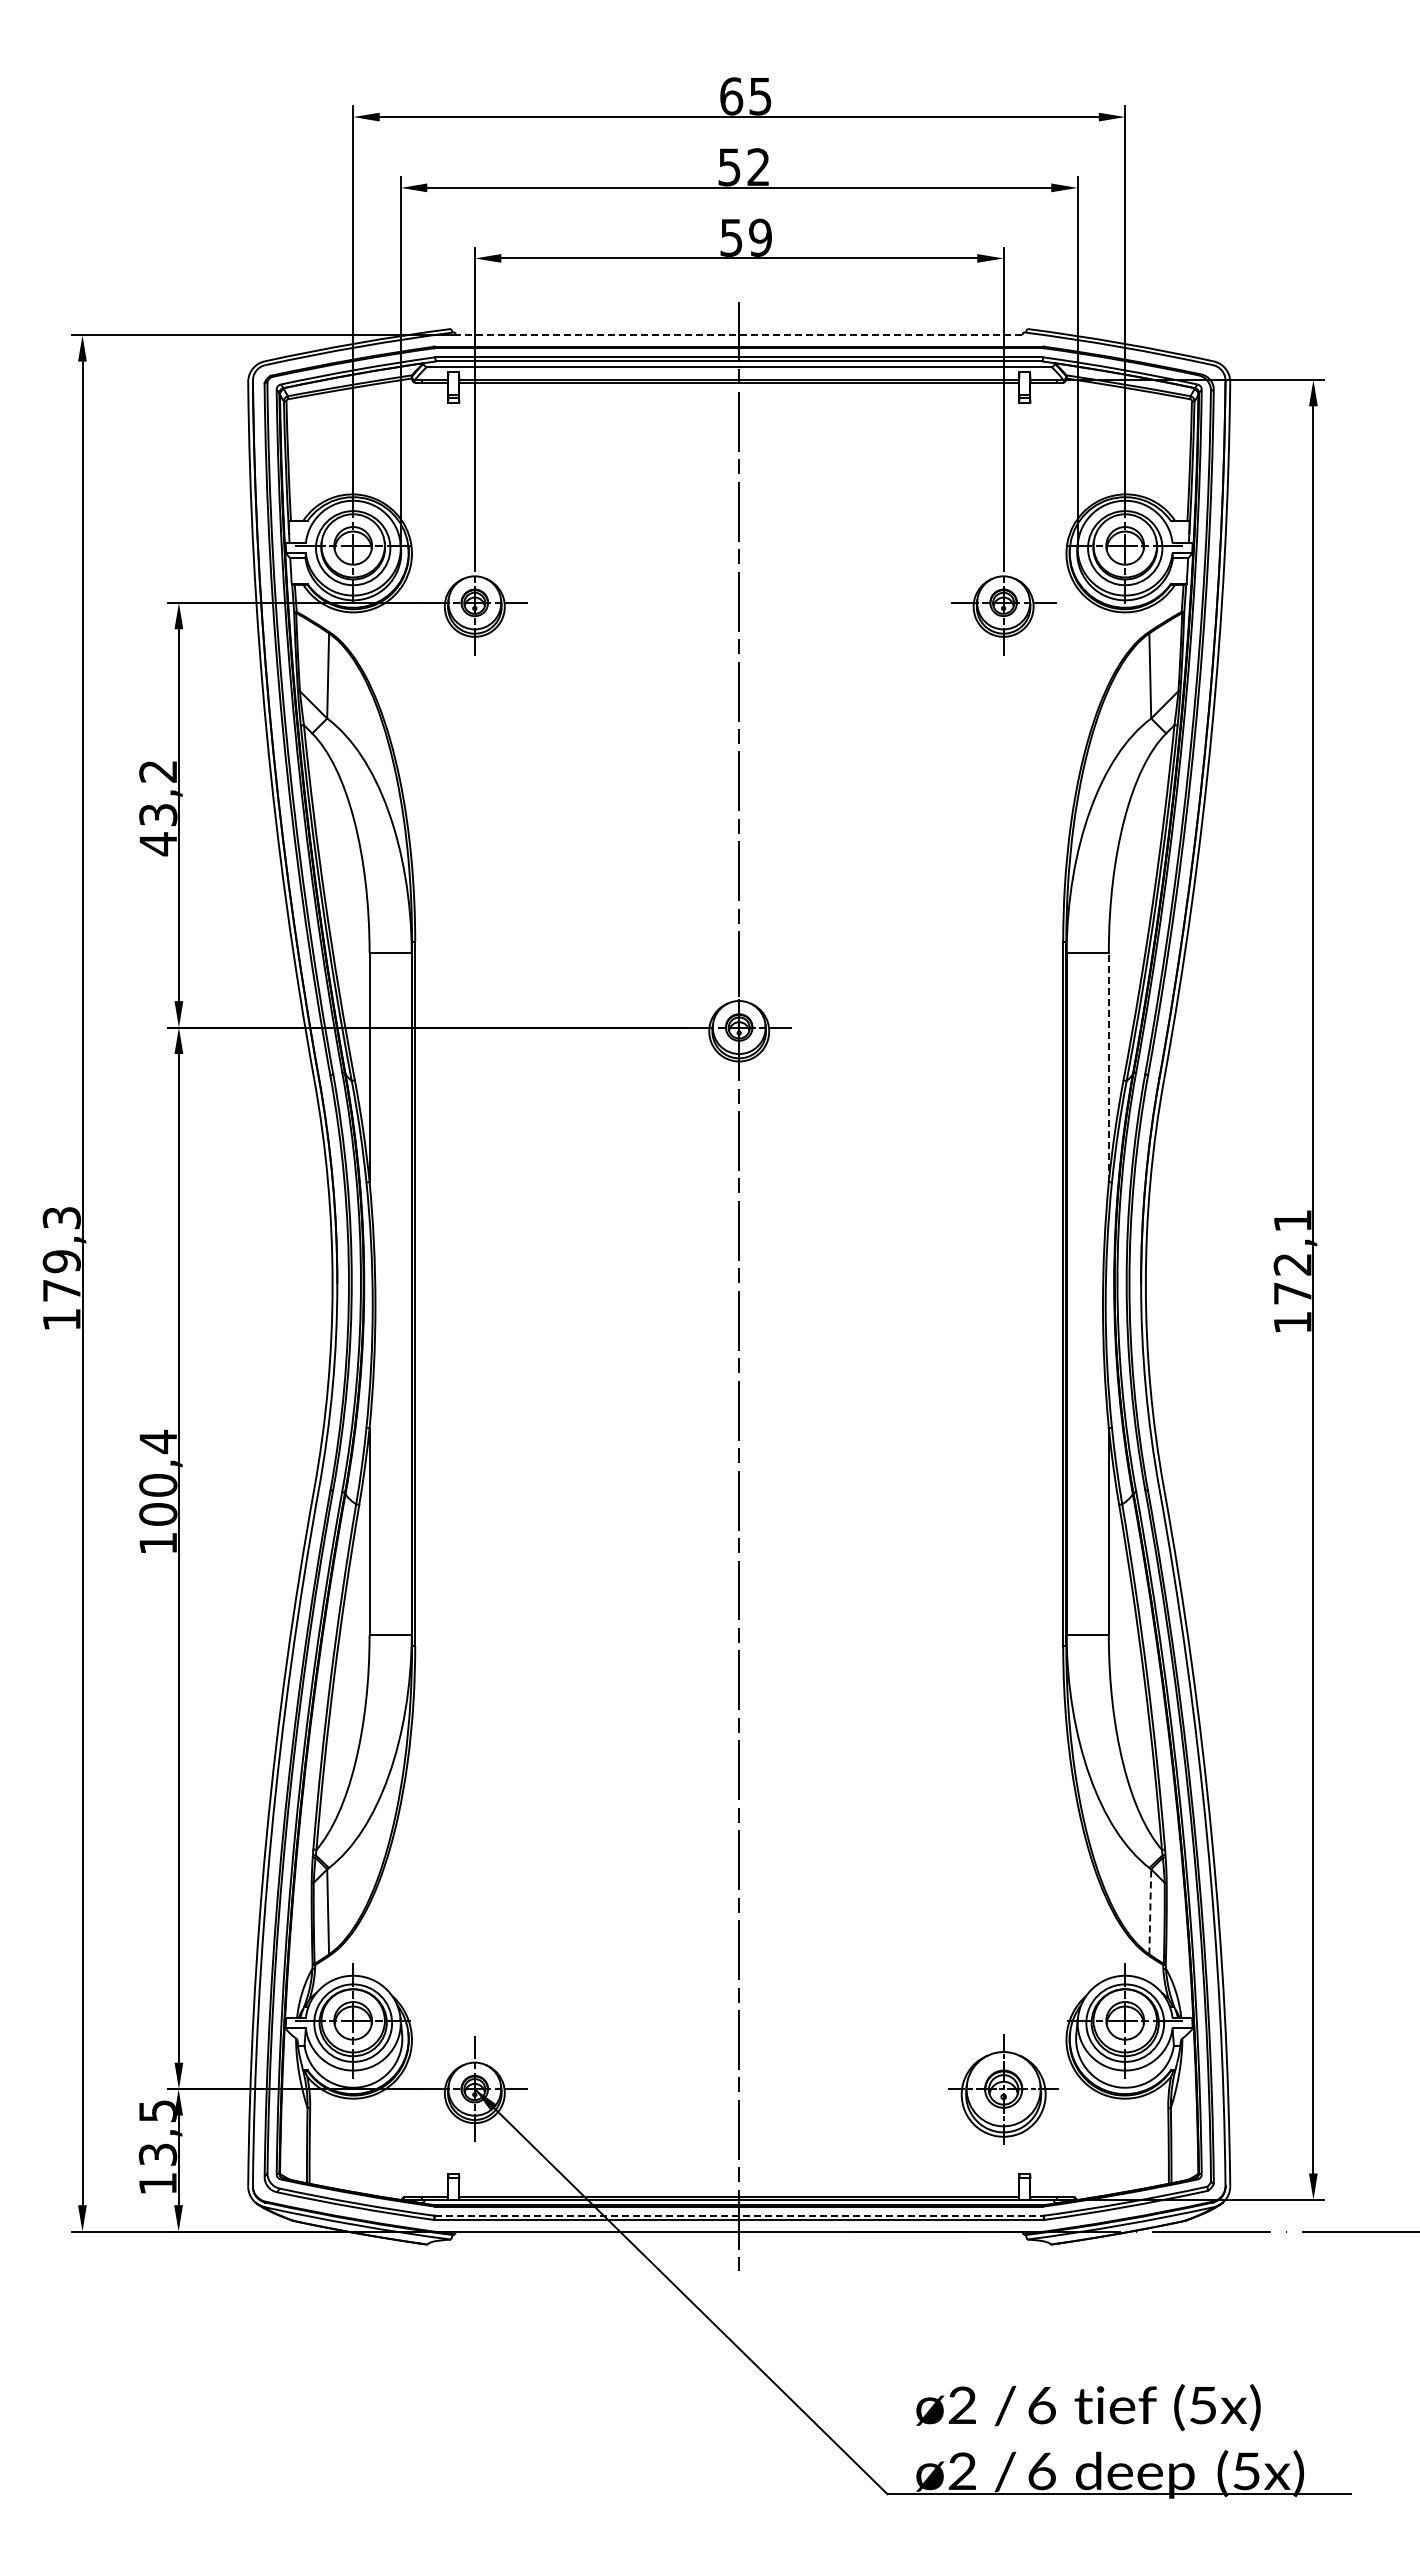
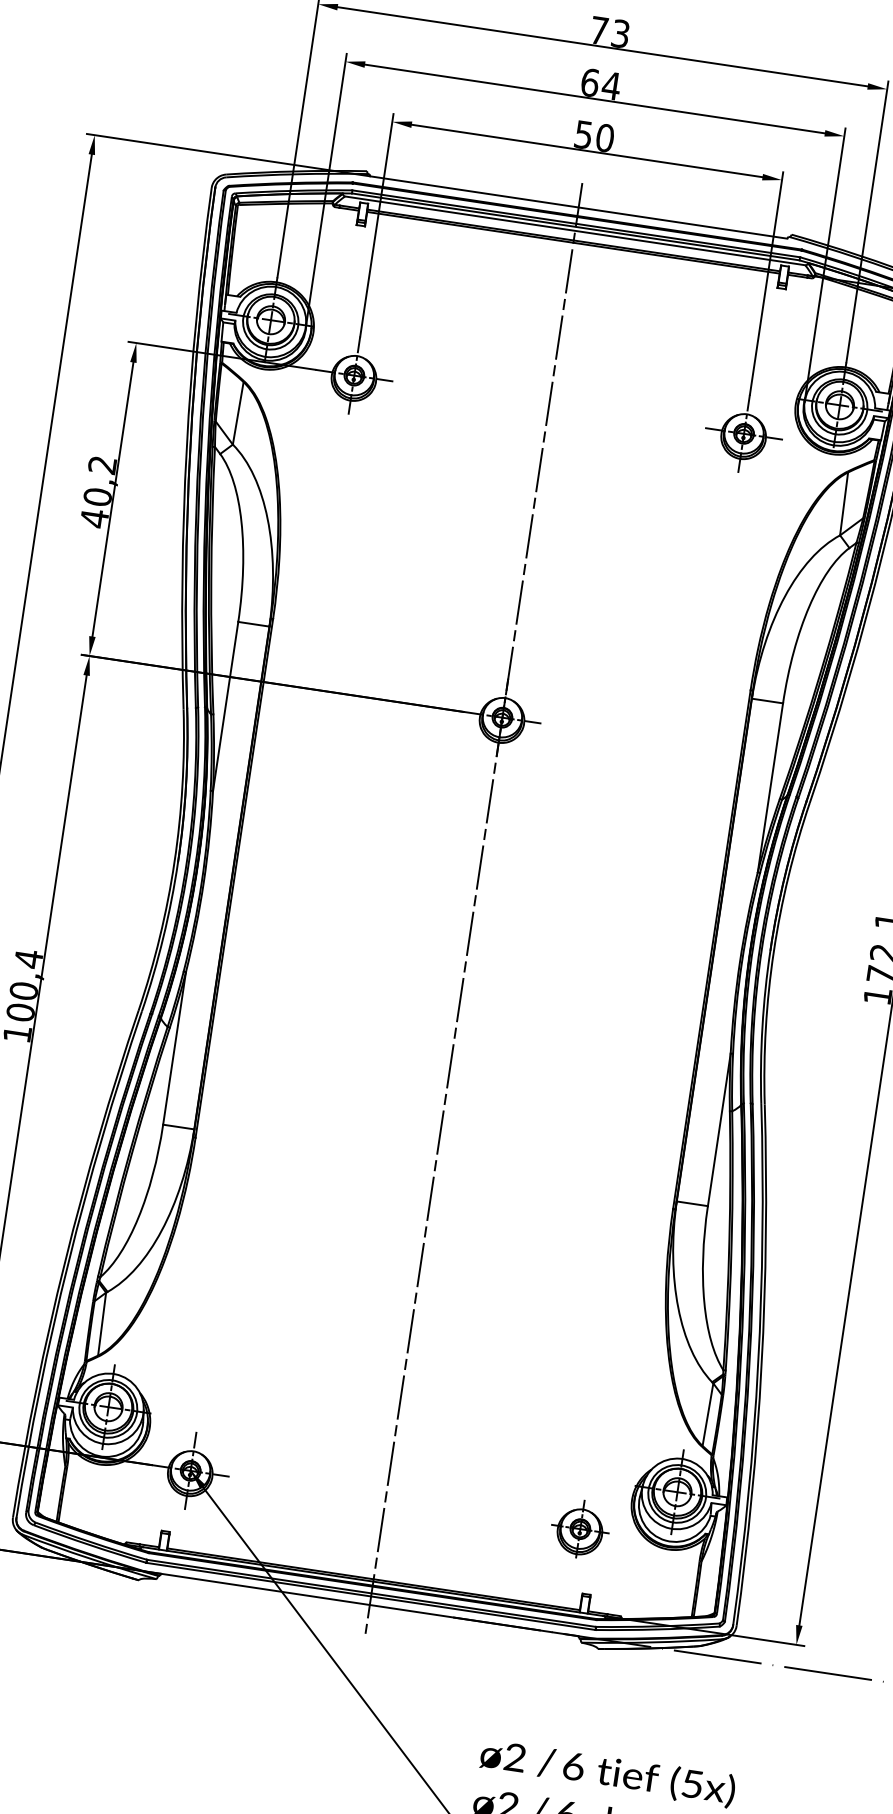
text: (745, 96) -> (609, 32), 65 -> 73
text: (744, 167) -> (601, 84), 52 -> 64
text: (760, 237) -> (605, 137), 59 -> 50
line: (738, 335) -> (578, 207), dashed -> solid
text: (158, 814) -> (97, 496), 43,2 -> 40,2
line: (1108, 1067) -> (770, 787), dashed -> solid
line: (1150, 1911) -> (708, 1414), dashed -> solid
part: (1003, 2088) -> (580, 1528), size x0.71
line: (739, 2215) -> (371, 1593), dashed -> solid

